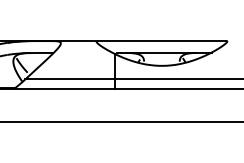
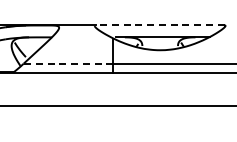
line: (161, 41) -> (159, 25), solid -> dashed
line: (70, 79) -> (68, 63), solid -> dashed

